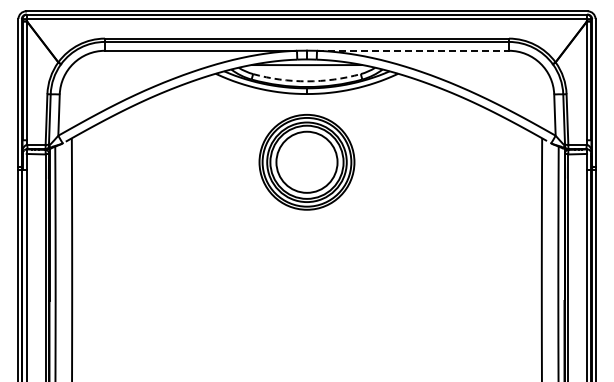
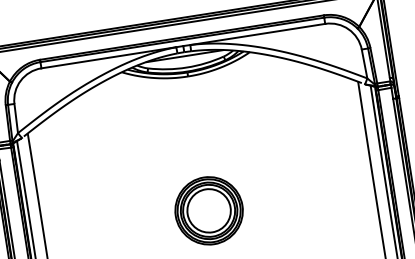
line: (413, 50) -> (258, 34), dashed -> solid
arc: (306, 81) -> (186, 67), dashed -> solid
part: (306, 162) -> (208, 211), moved

